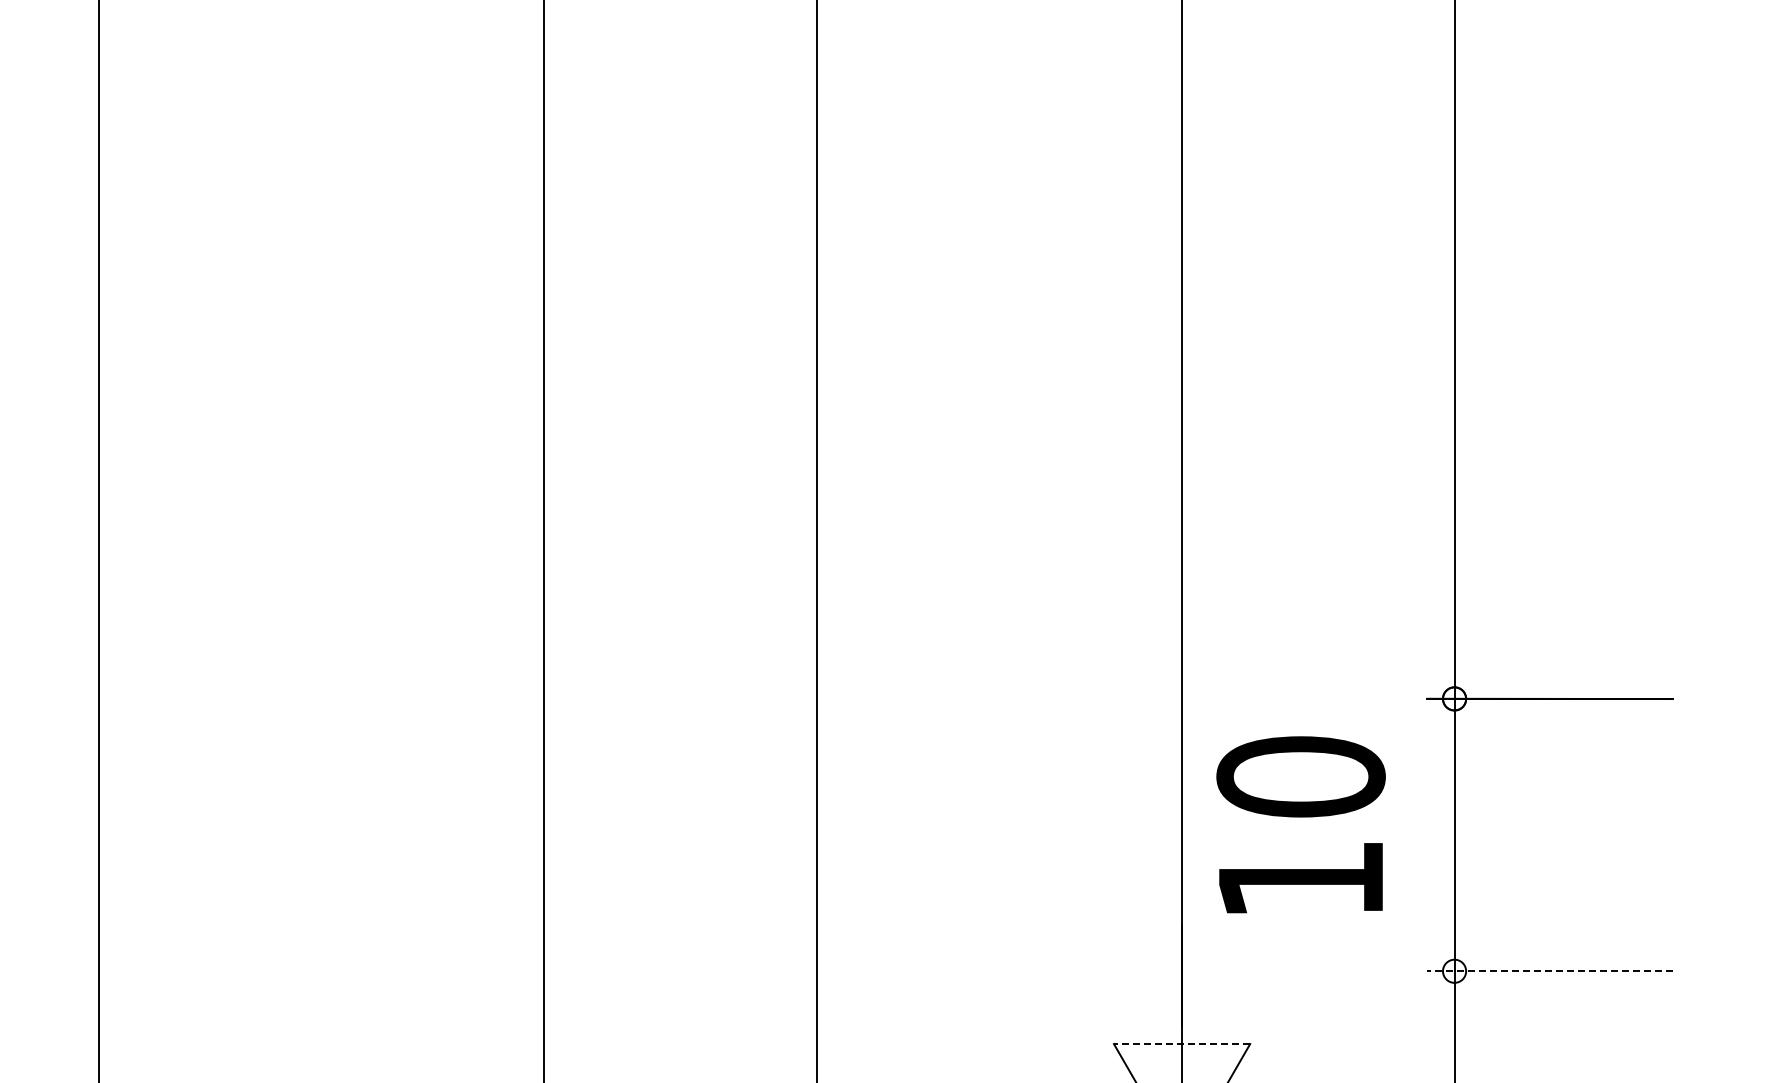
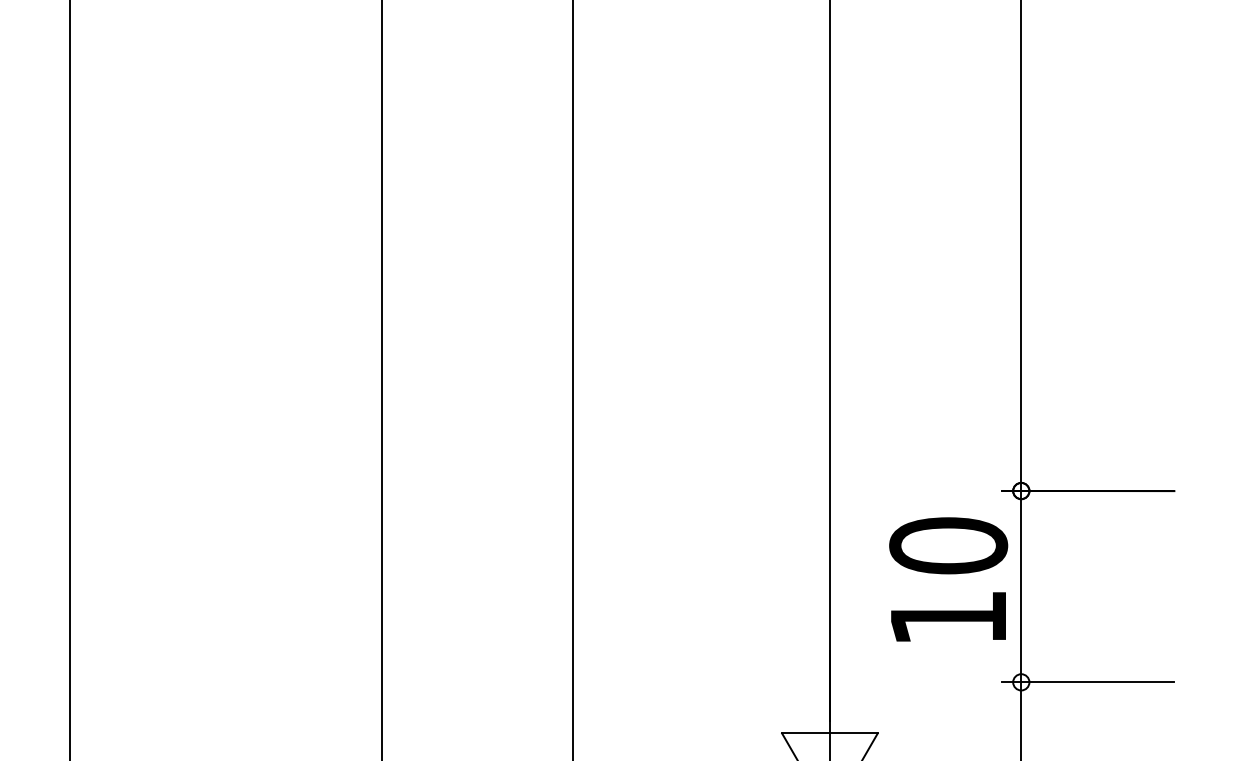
text: (1300, 824) -> (948, 579), moved
line: (1549, 971) -> (1087, 682), dashed -> solid
line: (1181, 1044) -> (829, 733), dashed -> solid

